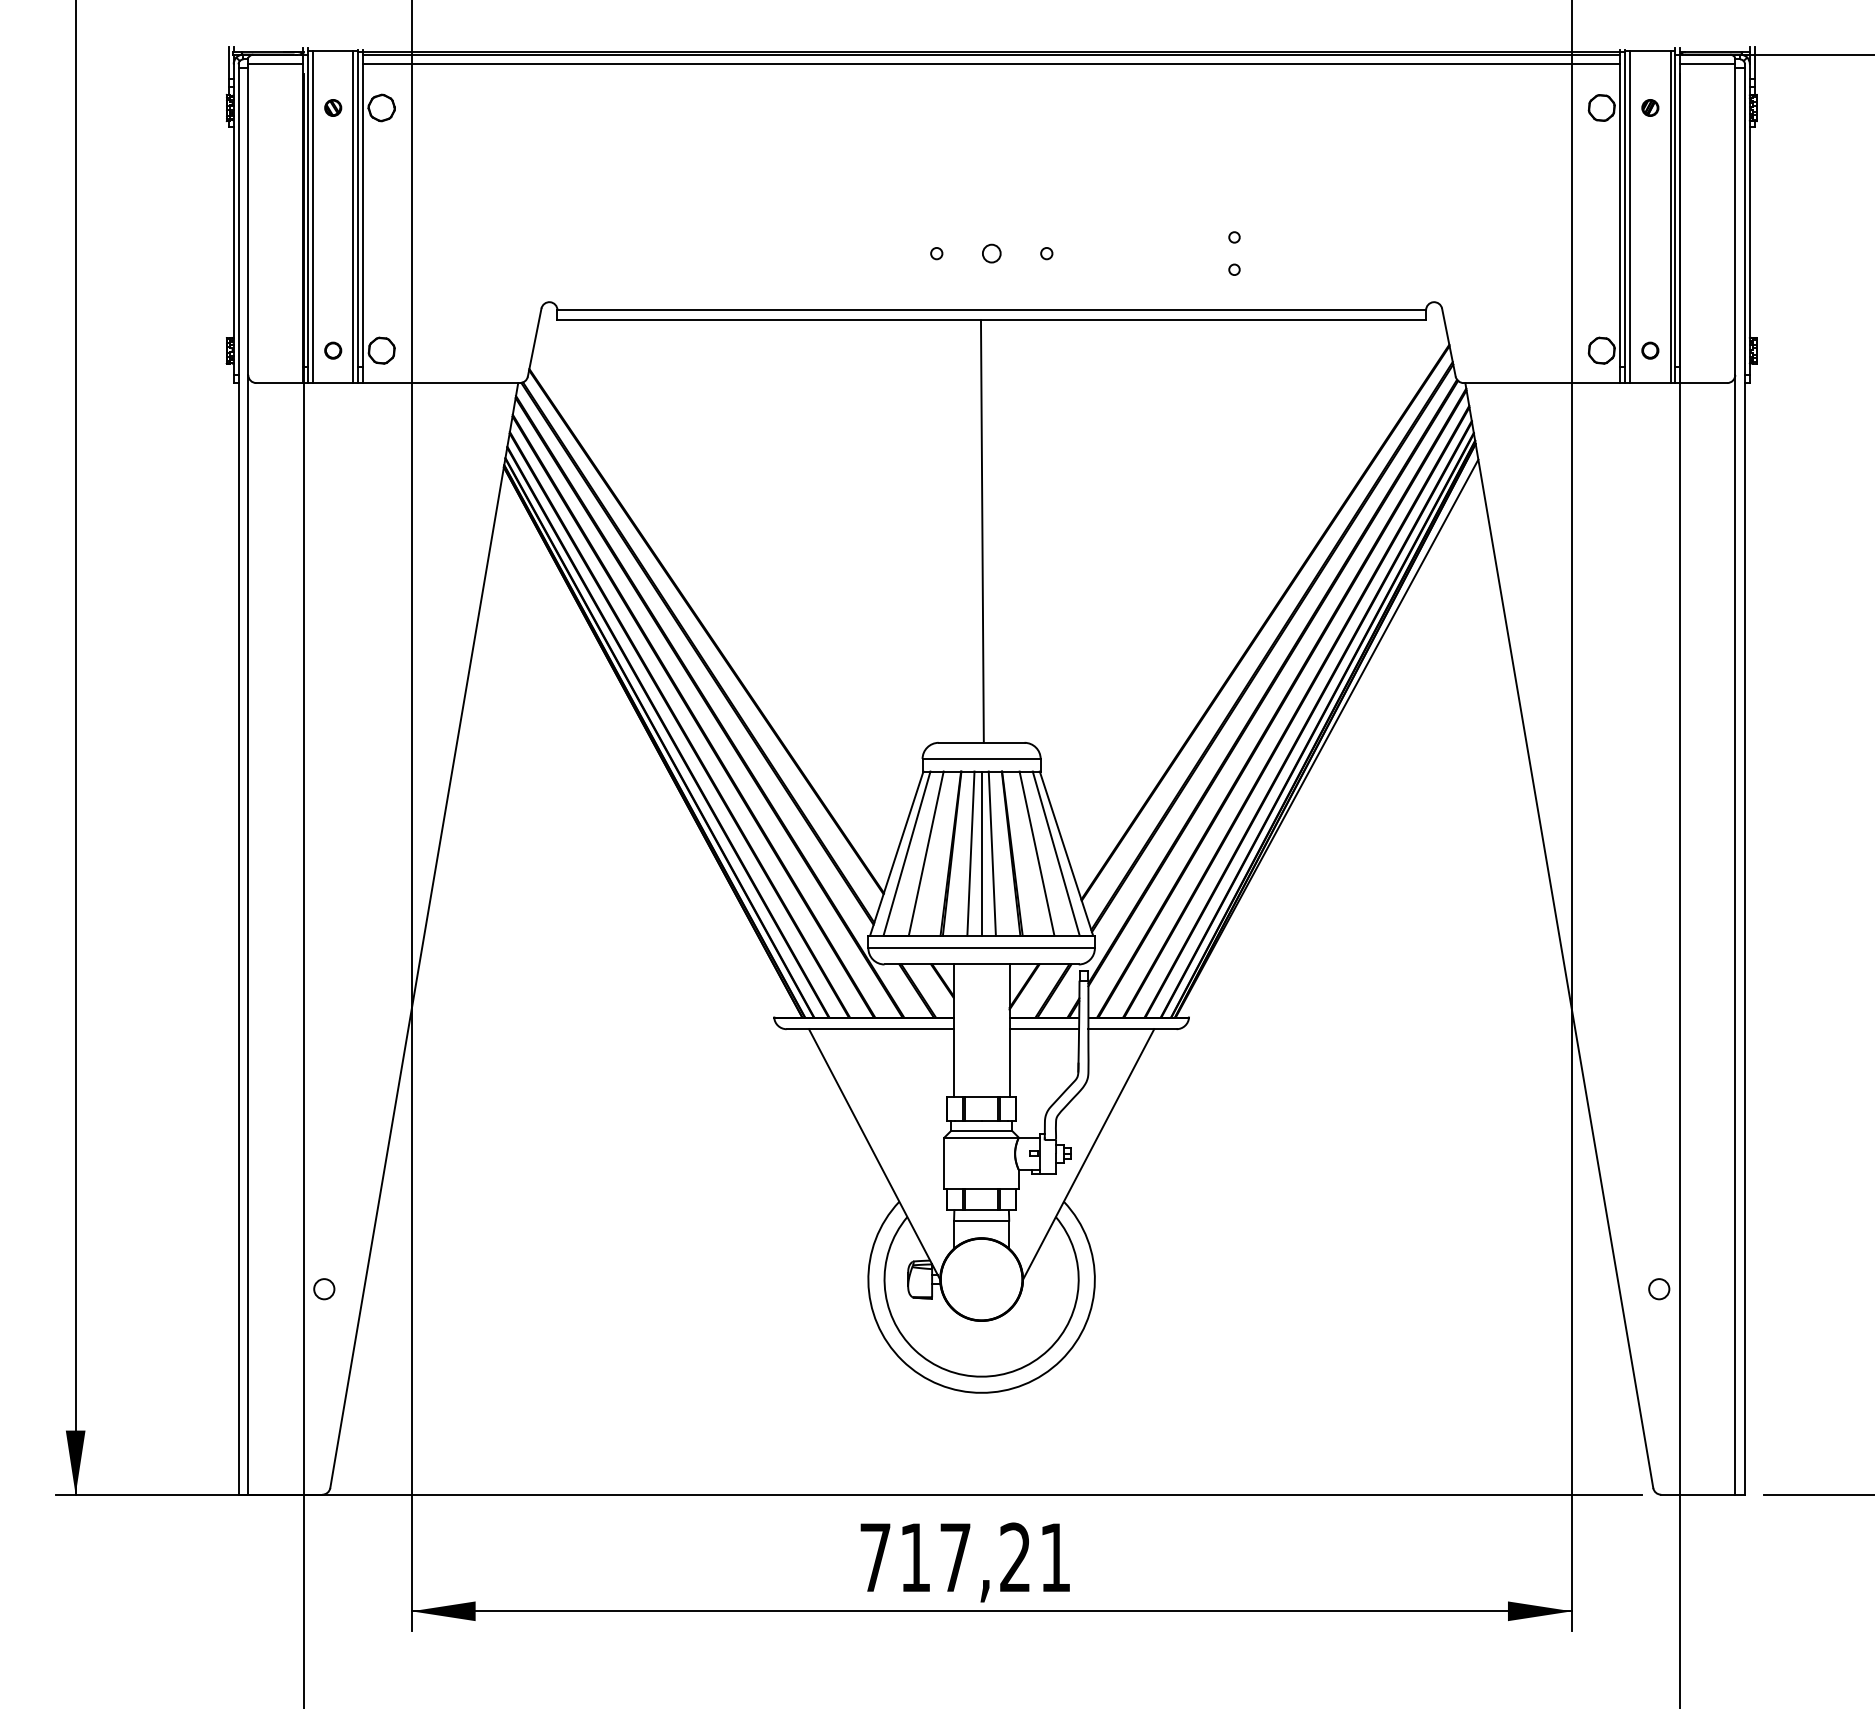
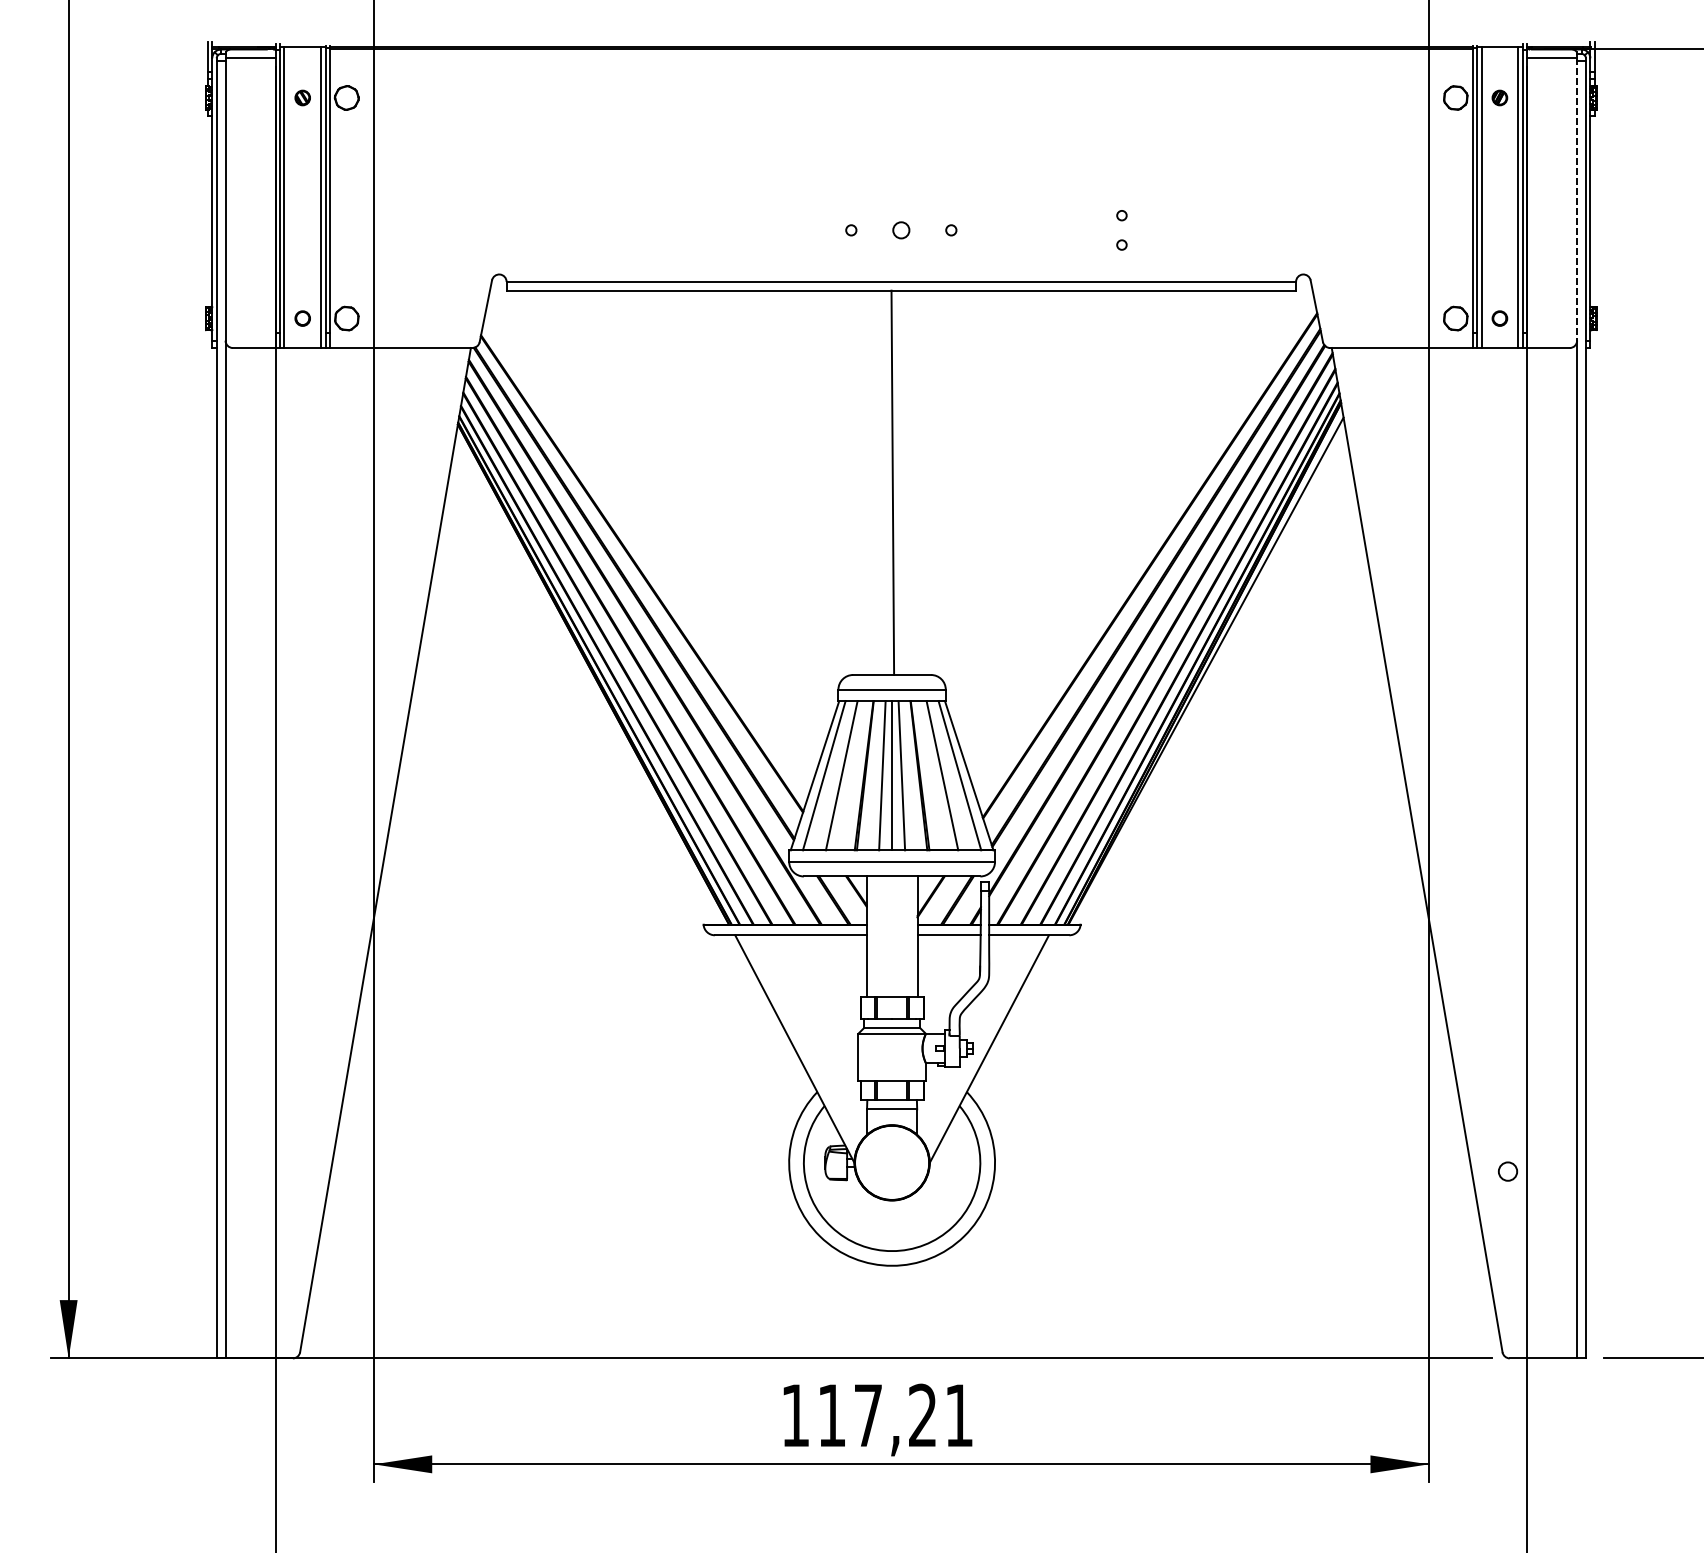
line: (991, 64) -> (901, 58), removed
line: (1735, 220) -> (1577, 200), solid -> dashed
circle: (324, 1289) -> (294, 1171), removed
text: (875, 1557) -> (795, 1415), 717,21 -> 117,21

